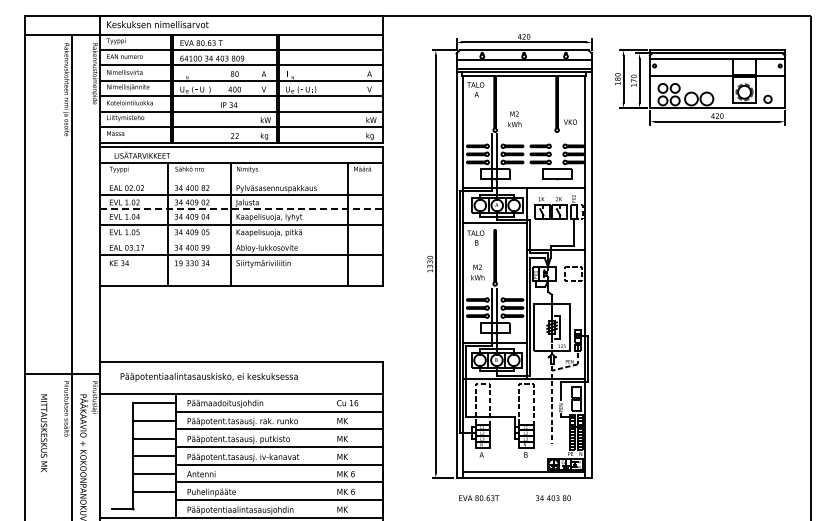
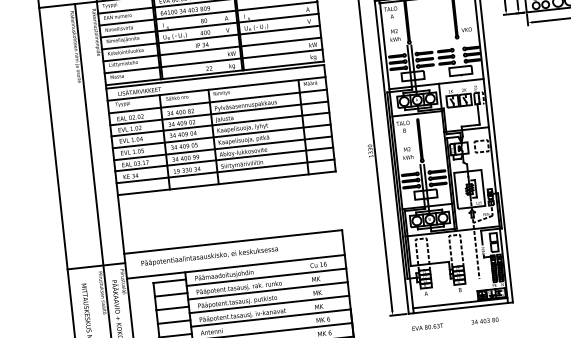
text: (514, 119) -> (394, 35), moved
line: (241, 179) -> (218, 101), added
line: (241, 209) -> (220, 124), dashed -> solid
line: (241, 240) -> (223, 148), added
line: (241, 270) -> (225, 171), added

